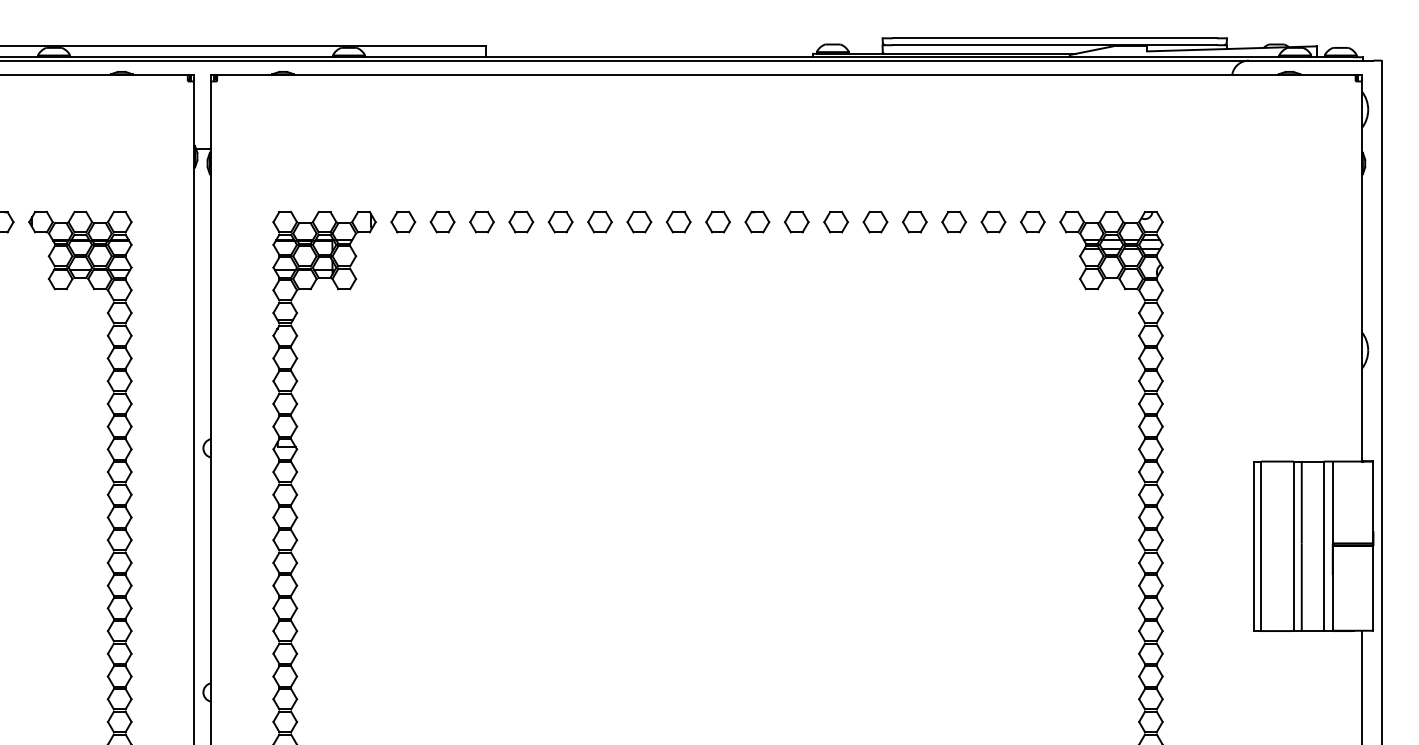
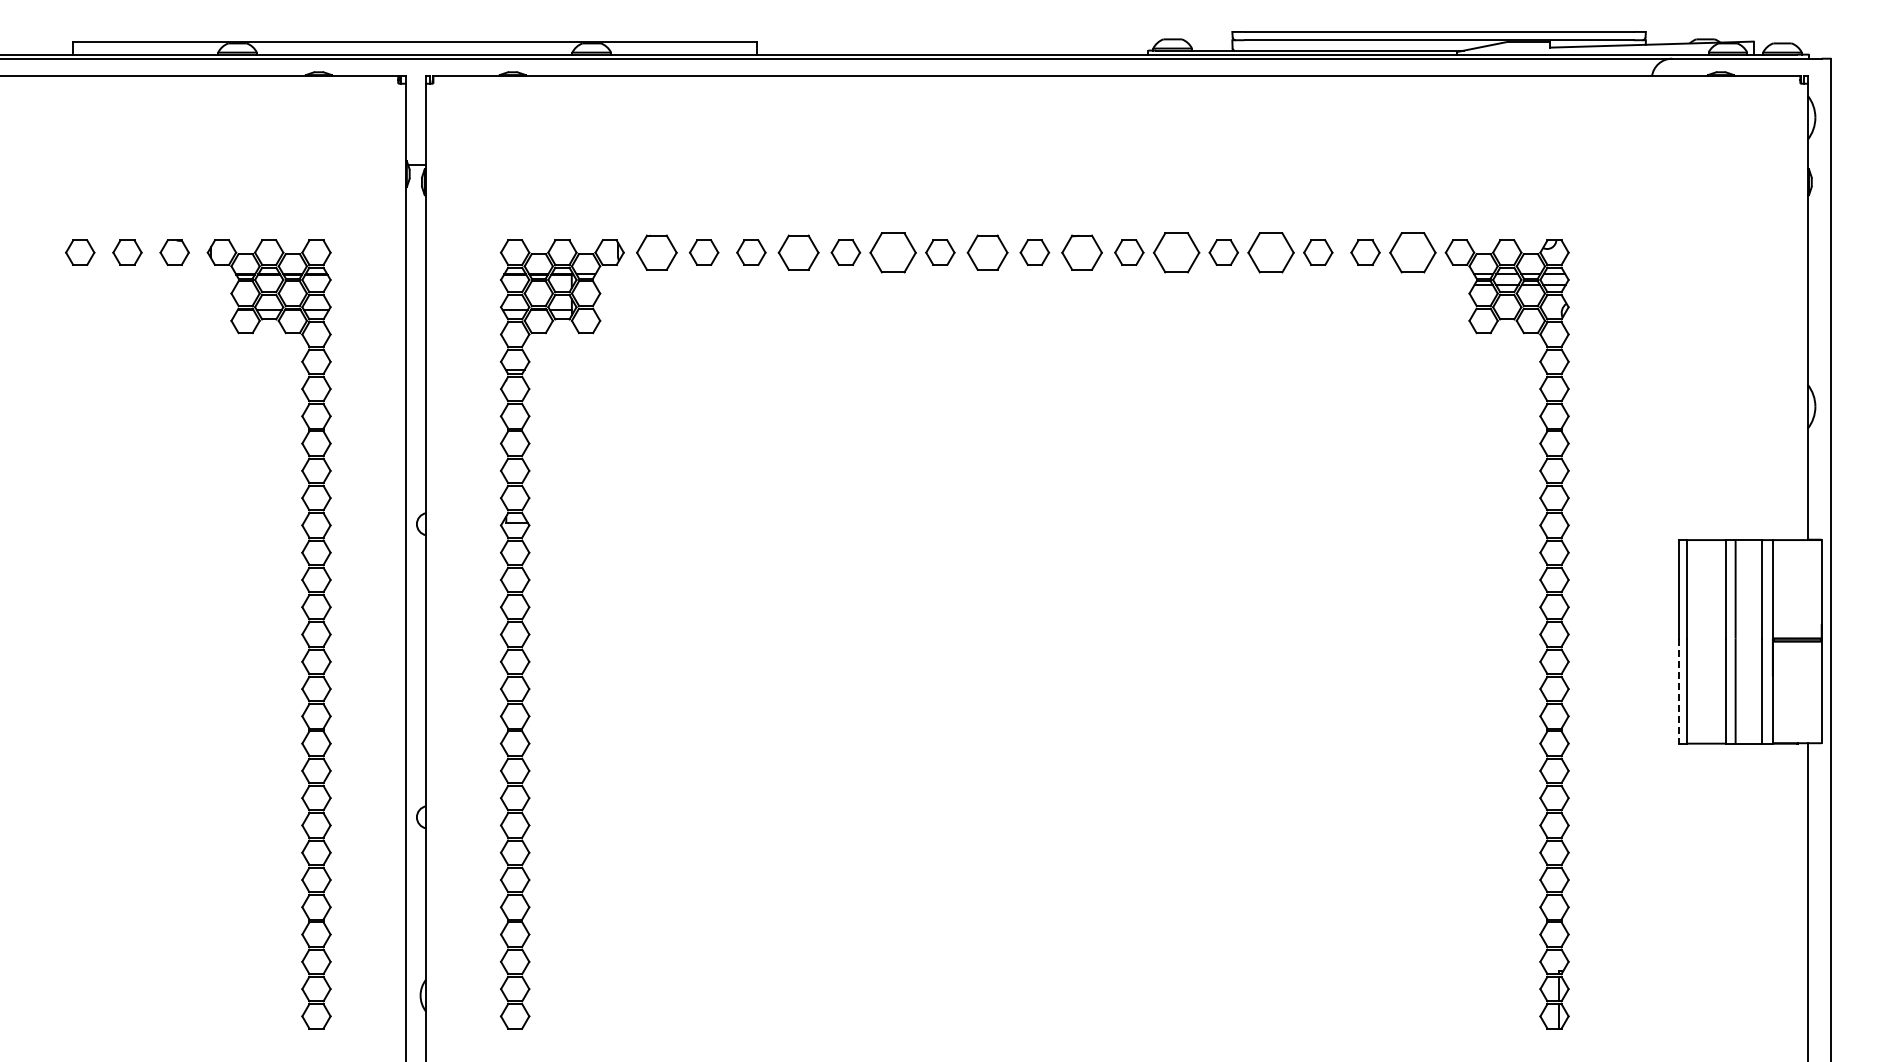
part: (402, 222) -> (656, 252), size x1.4
part: (521, 222) -> (798, 252), size x1.4
part: (599, 222) -> (892, 252), size x1.6
part: (678, 222) -> (987, 252), size x1.4
part: (756, 222) -> (1081, 252), size x1.4
part: (836, 222) -> (1176, 252), size x1.6
part: (914, 222) -> (1270, 252), size x1.6
part: (1032, 222) -> (1412, 252), size x1.6
line: (1254, 587) -> (1678, 691), solid -> dashed

